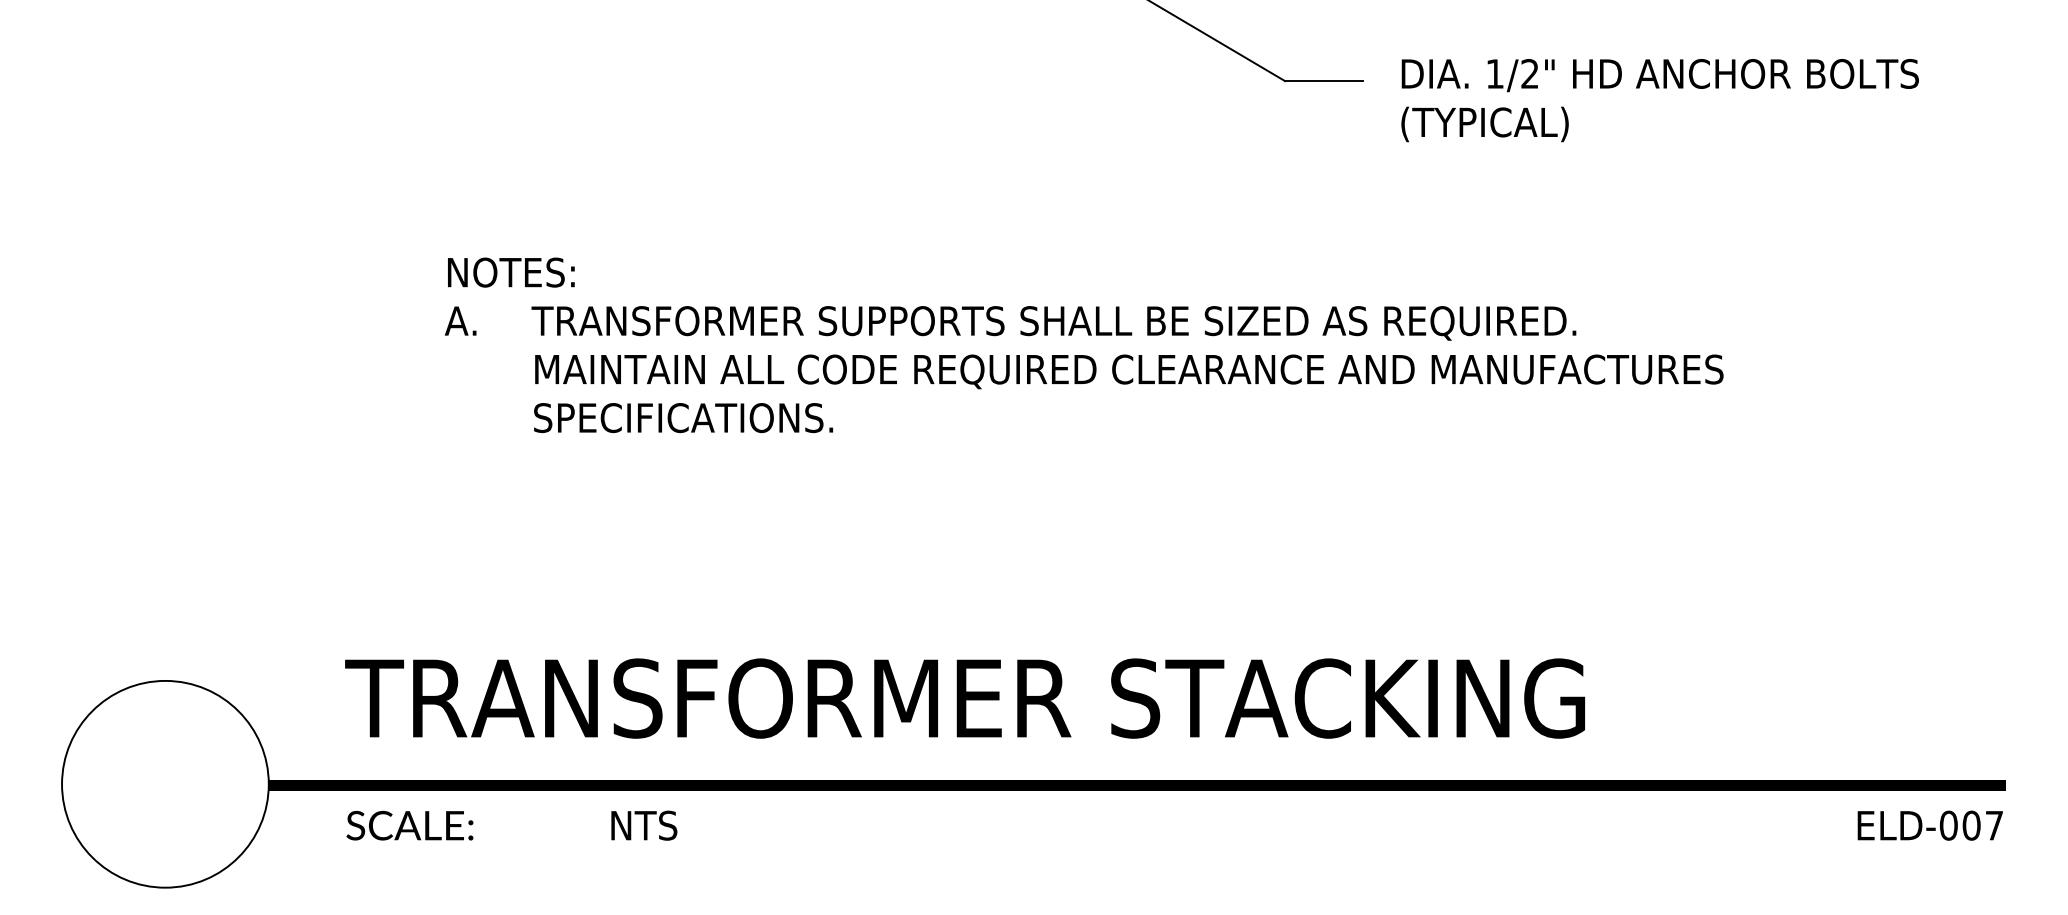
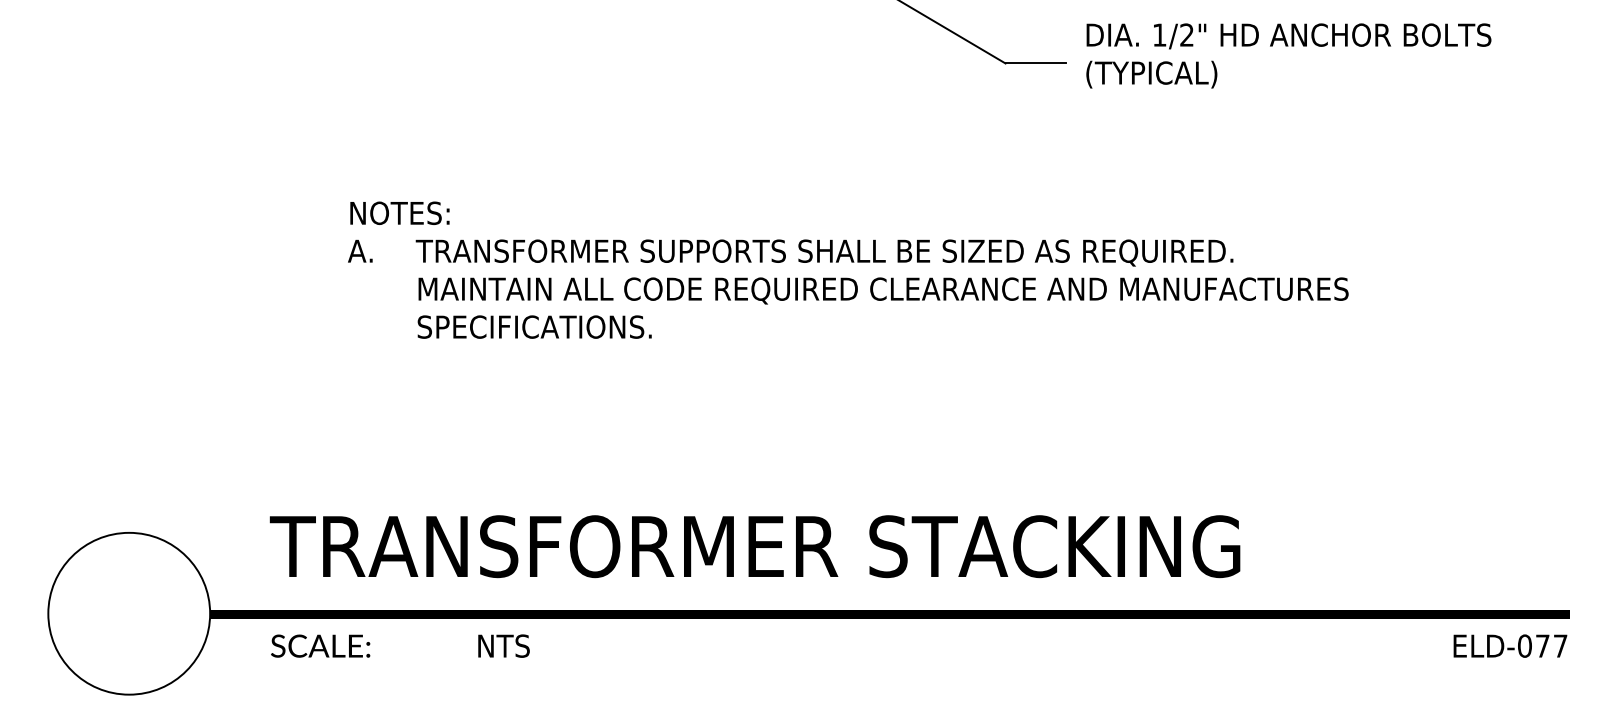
text: (1659, 100) -> (1288, 55), moved
text: (1971, 825) -> (1542, 645), ELD-007 -> ELD-077

